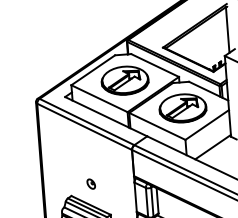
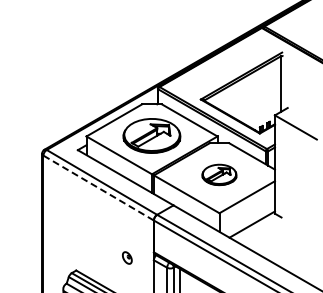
part: (183, 108) -> (219, 174), size x0.6
line: (85, 127) -> (99, 188), solid -> dashed
part: (91, 183) -> (127, 257), moved

